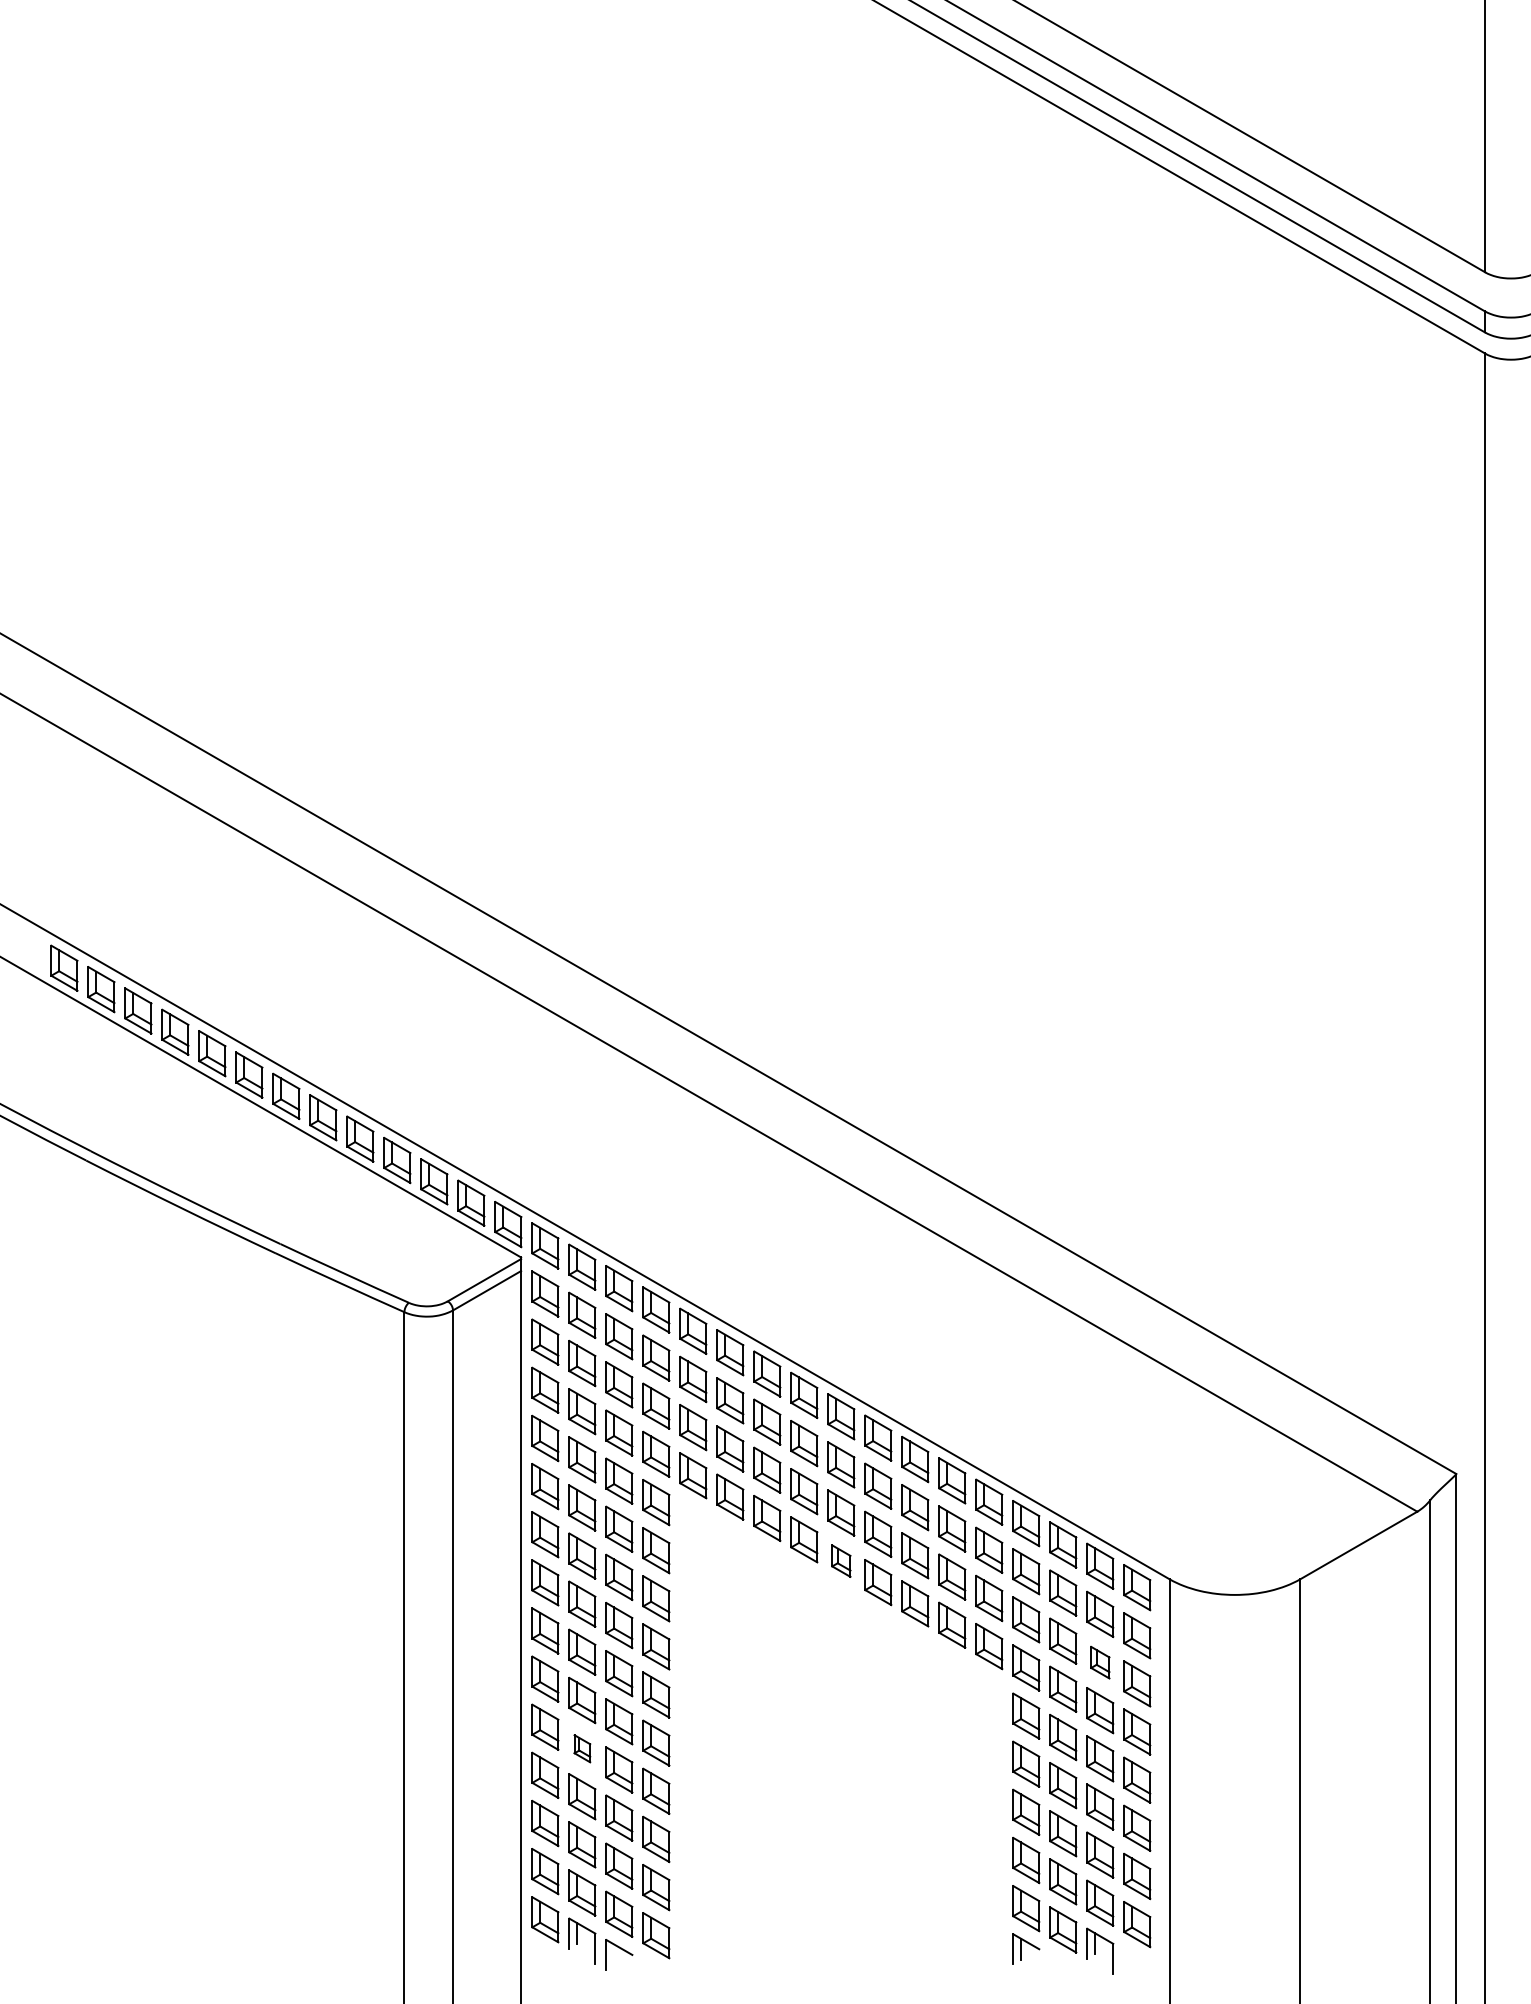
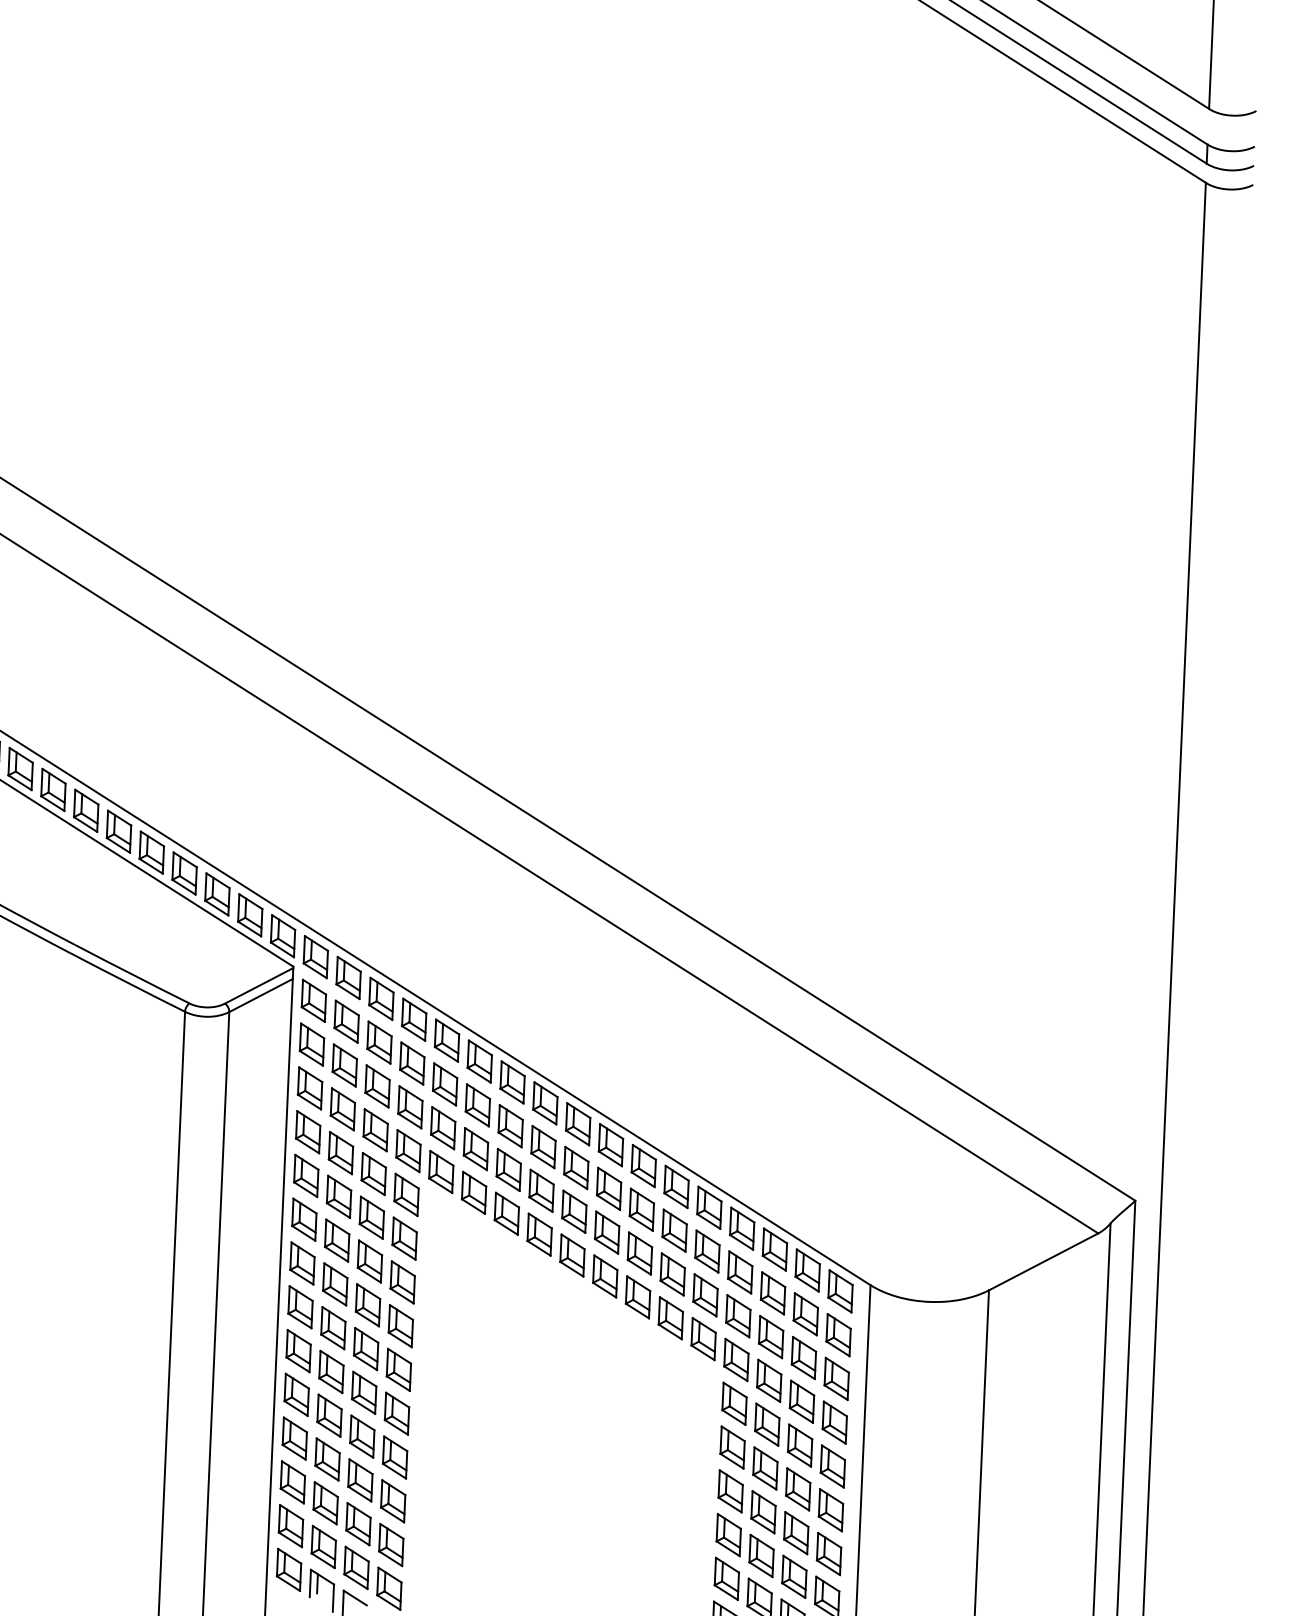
part: (841, 1560) -> (572, 1254), size x1.43
part: (1100, 1662) -> (804, 1358), size x1.43
part: (582, 1748) -> (329, 1415), size x1.67

